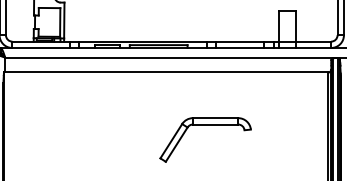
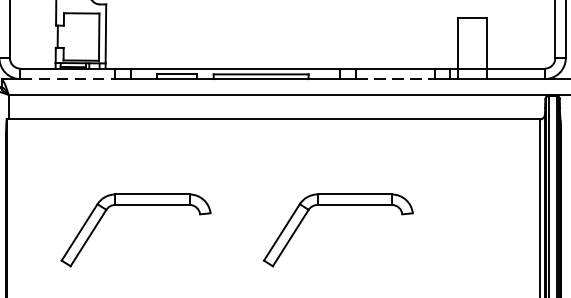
line: (41, 48) -> (68, 79), solid -> dashed
line: (240, 48) -> (395, 79), solid -> dashed
part: (82, 125) -> (135, 206), added

